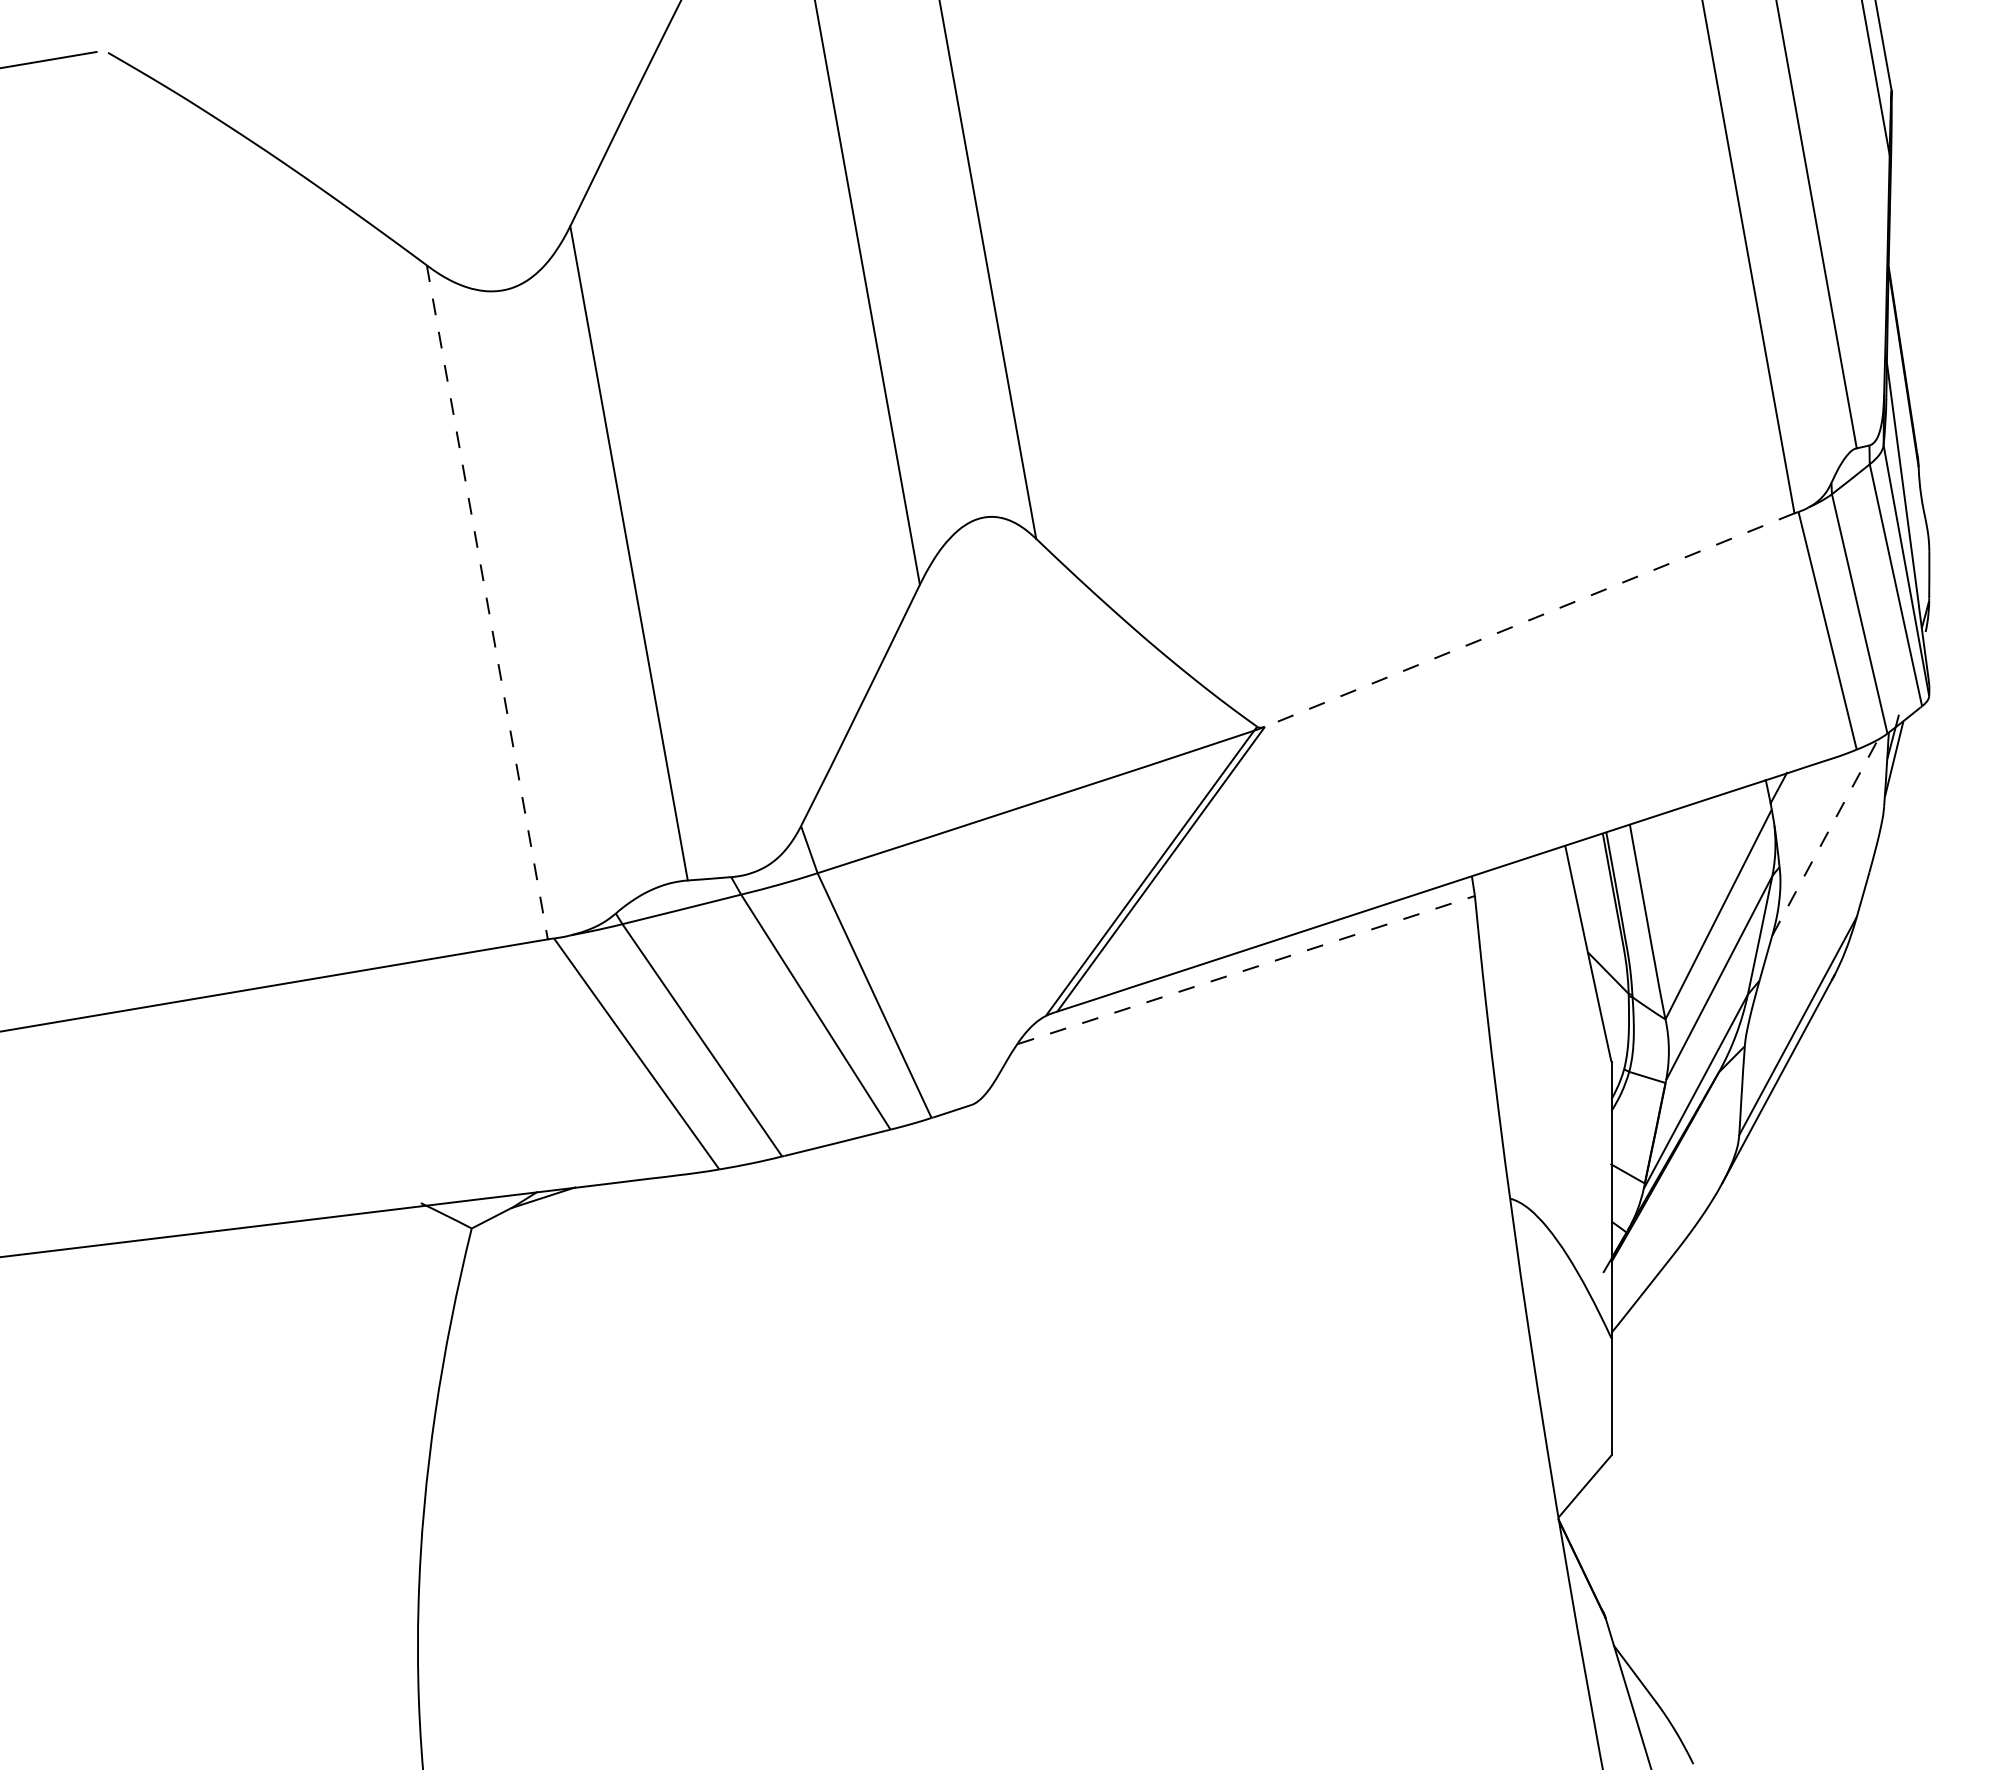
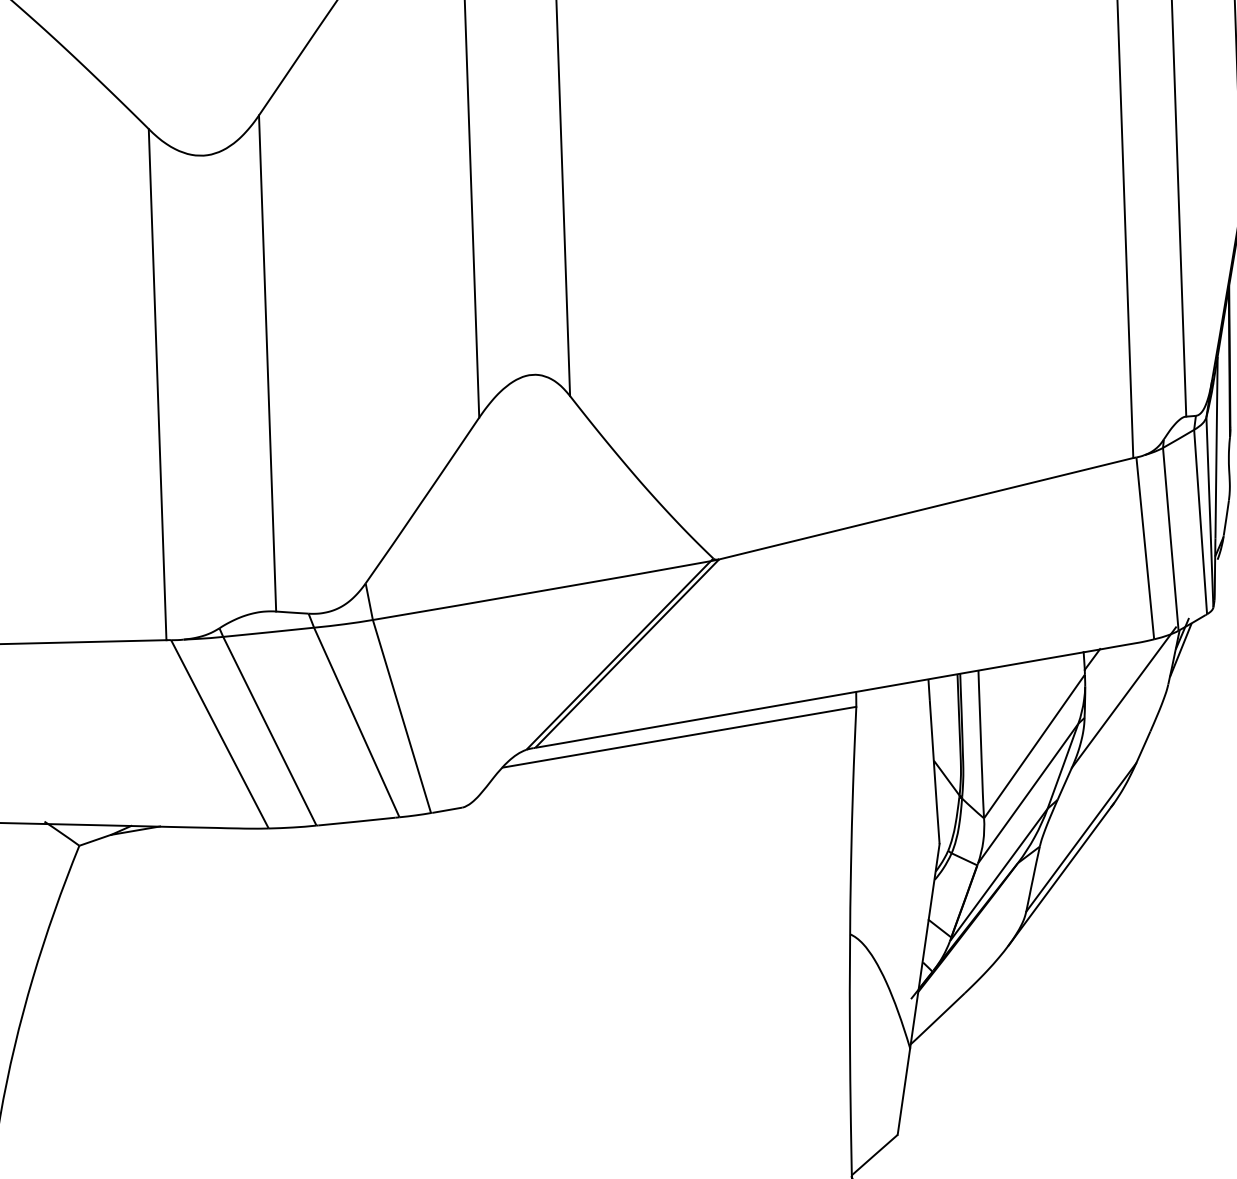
line: (487, 602) -> (157, 384), dashed -> solid
line: (1529, 620) -> (926, 509), dashed -> solid
line: (1828, 832) -> (1124, 697), dashed -> solid
line: (1246, 969) -> (679, 736), dashed -> solid

